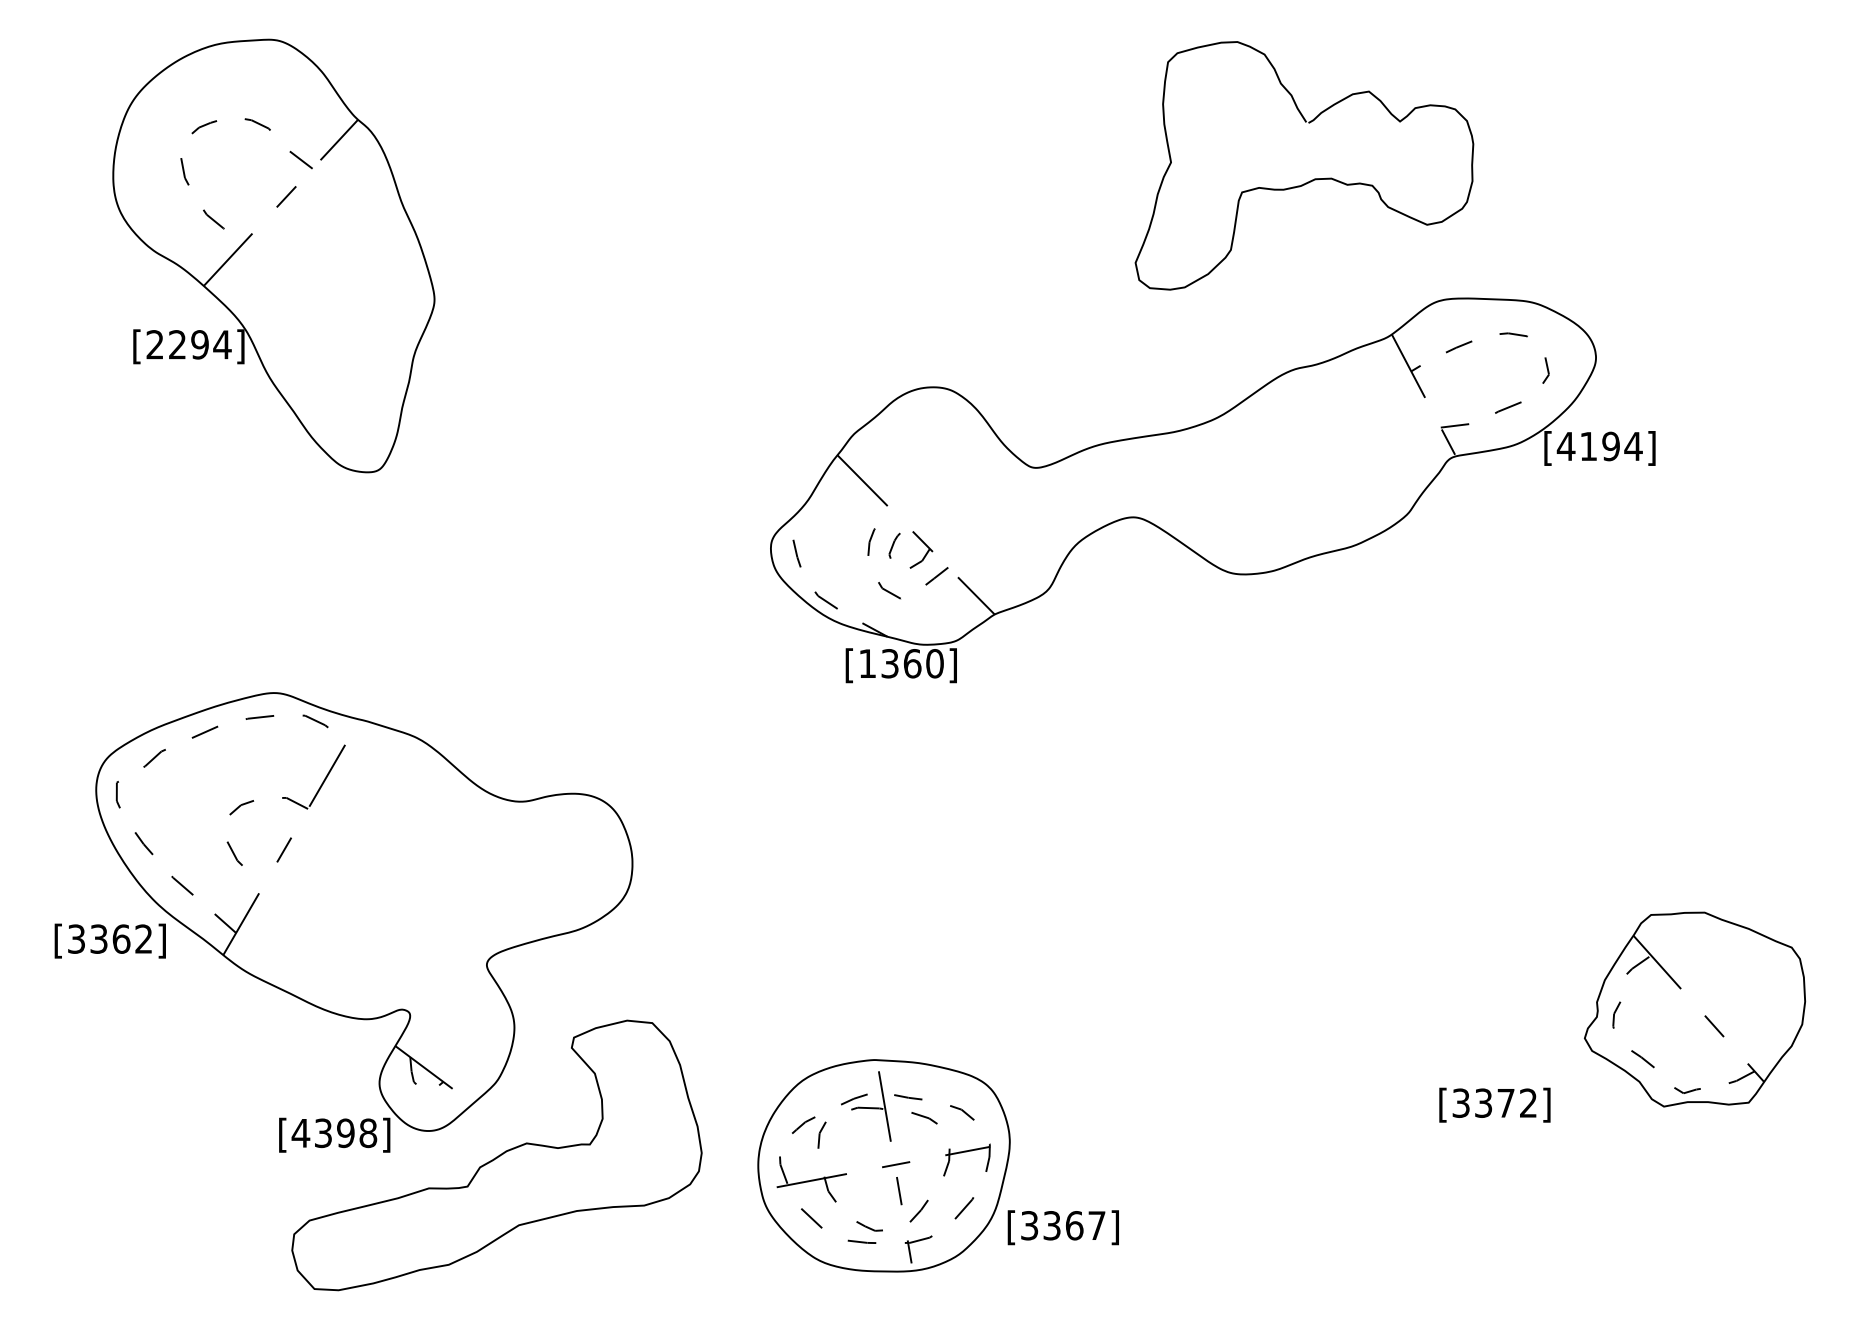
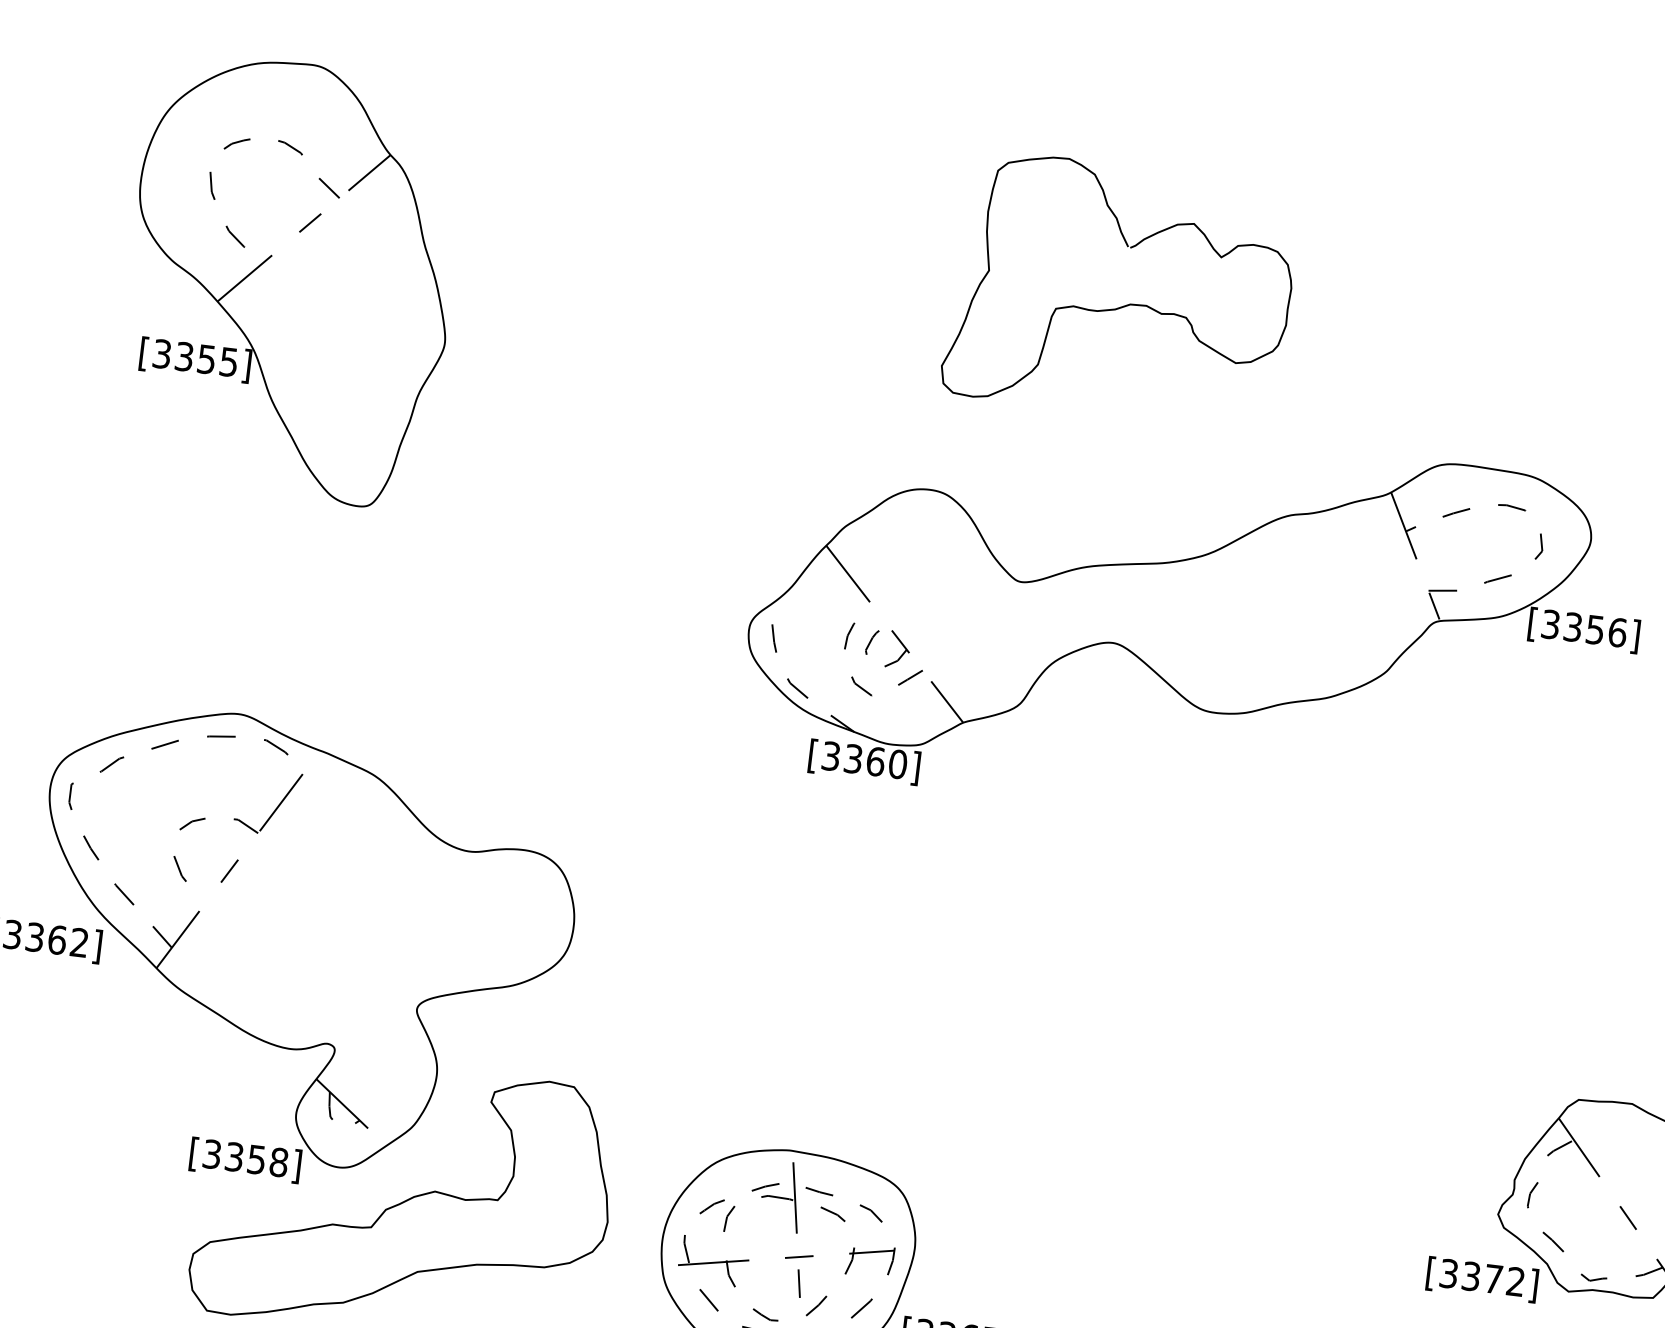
curve: (1312, 179) -> (1127, 304), moved
text: (188, 344) -> (195, 357), [2294] -> [3355]
text: (1599, 446) -> (1583, 628), [4194] -> [3356]
text: (867, 663) -> (831, 756), [1360] -> [3360]
text: (1494, 1104) -> (1481, 1279), moved
text: (322, 1133) -> (233, 1157), [4398] -> [3358]

